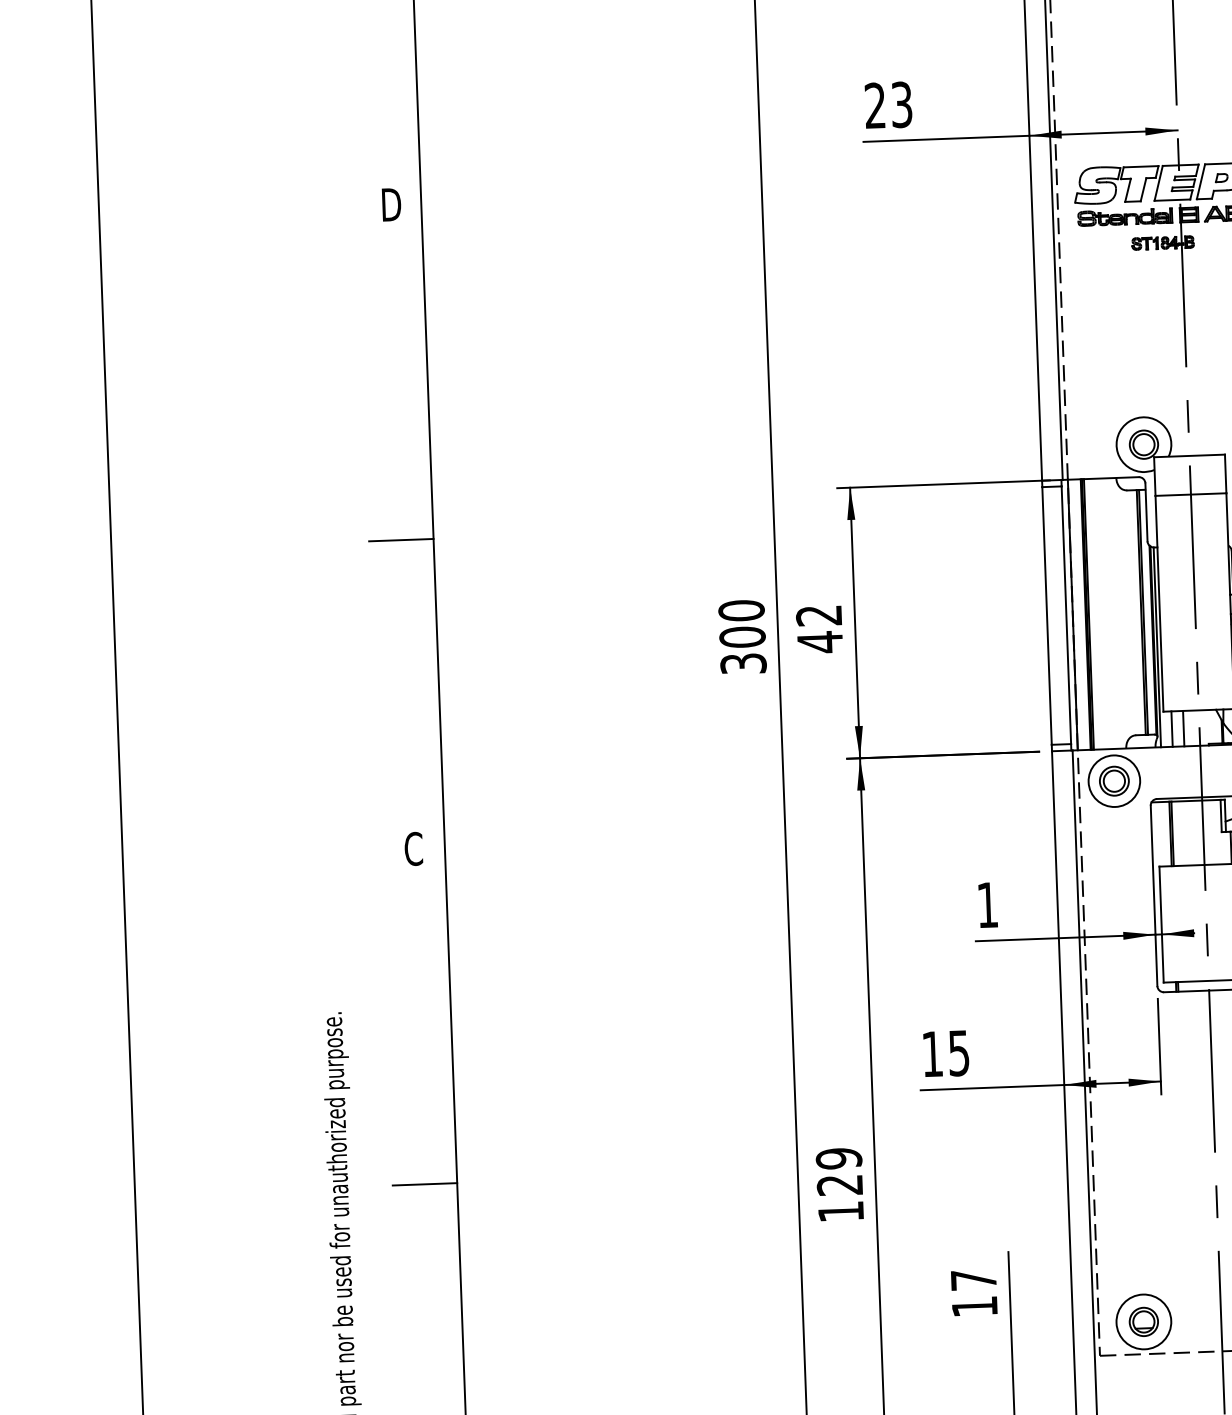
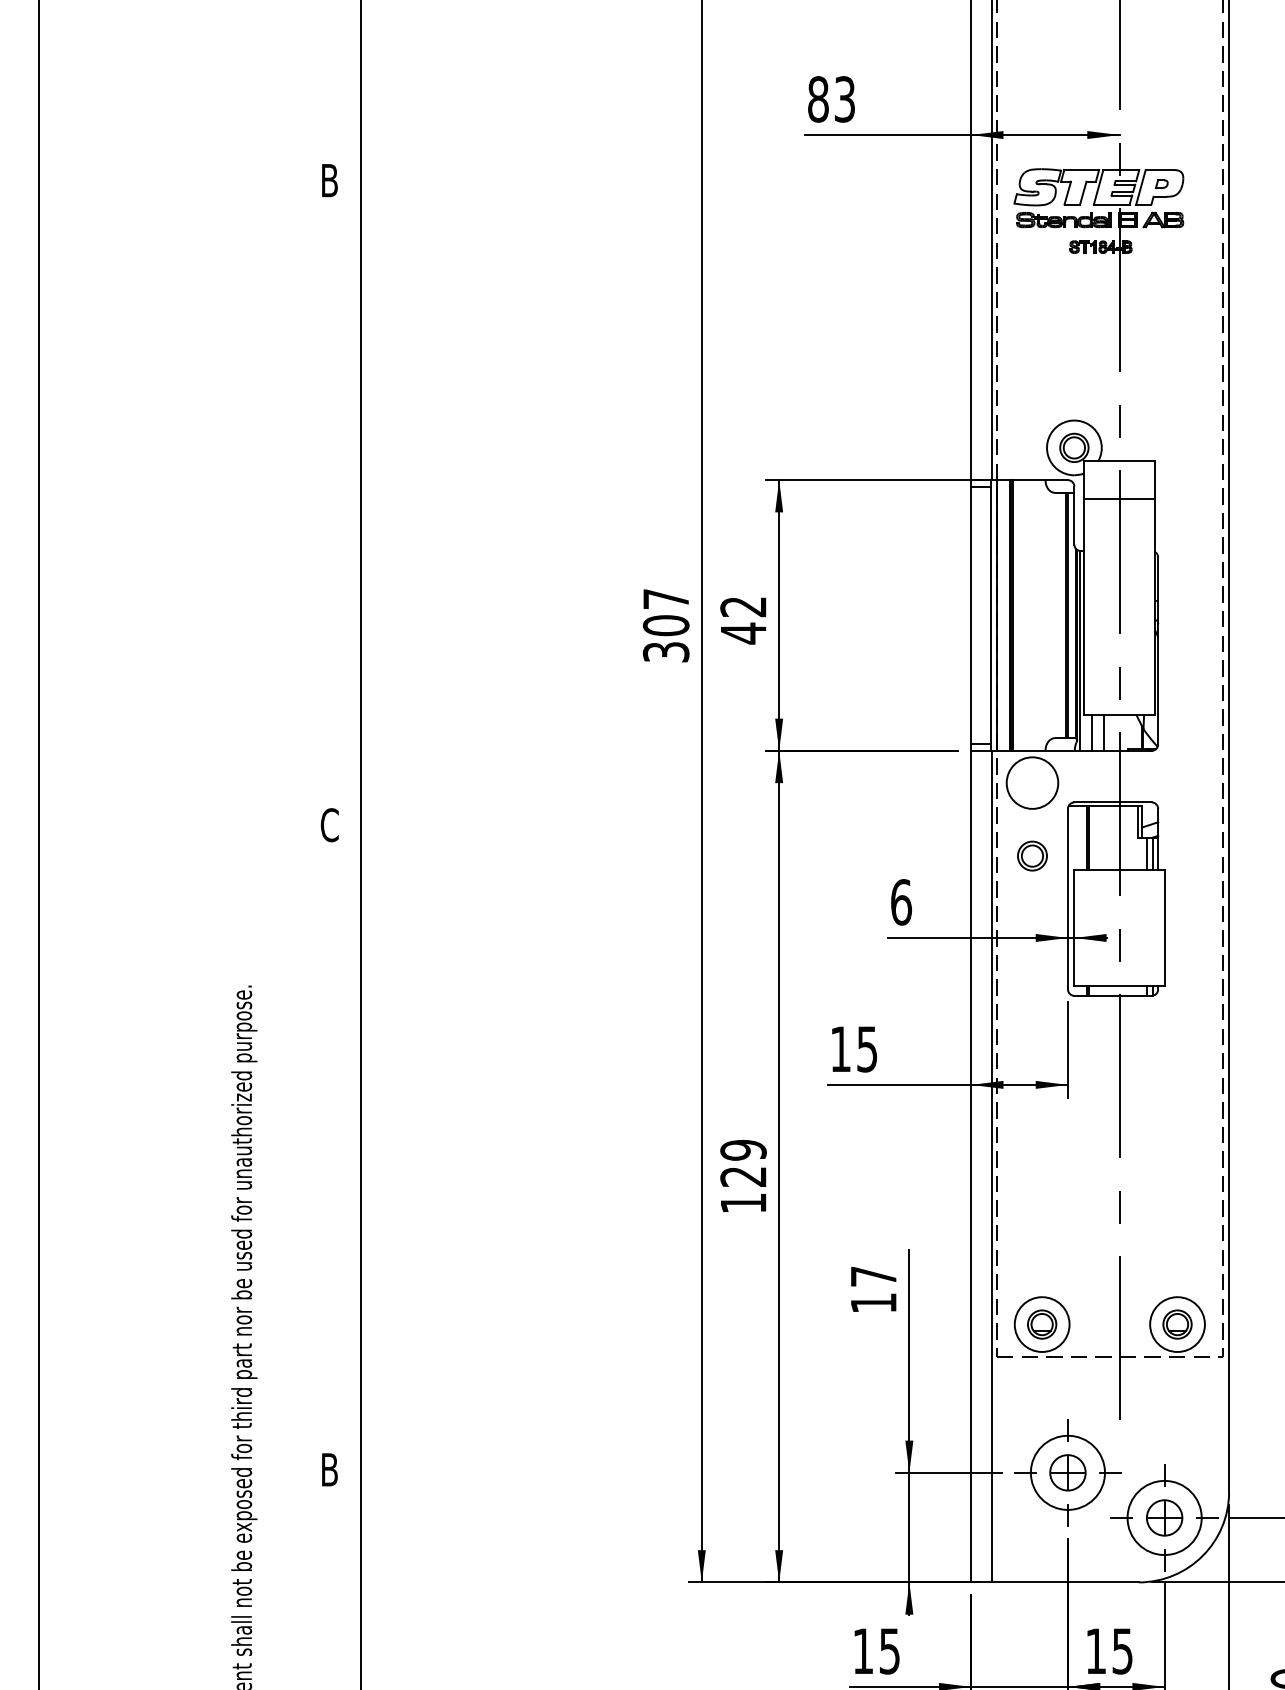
text: (875, 105) -> (818, 99), 23 -> 83
text: (392, 204) -> (332, 180), D -> B
line: (401, 540) -> (328, 516), removed
text: (740, 610) -> (665, 598), 300 -> 307
part: (1114, 780) -> (1032, 855), moved
text: (987, 905) -> (901, 902), 1 -> 6
line: (424, 1184) -> (328, 1160), removed

